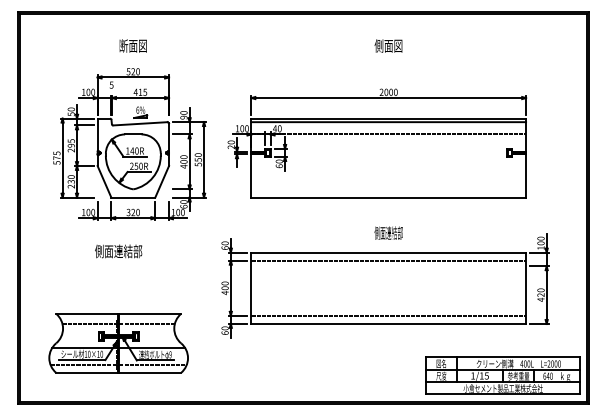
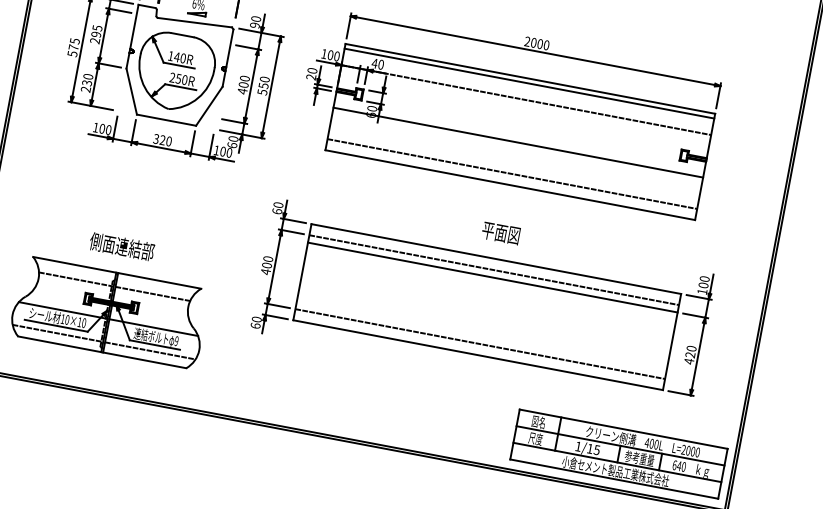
line: (388, 166) -> (517, 143), added
line: (388, 189) -> (512, 174), added
text: (388, 232) -> (501, 232), 側面連結部 -> 平面図
text: (118, 251) -> (121, 246), moved
line: (388, 266) -> (492, 277), added

